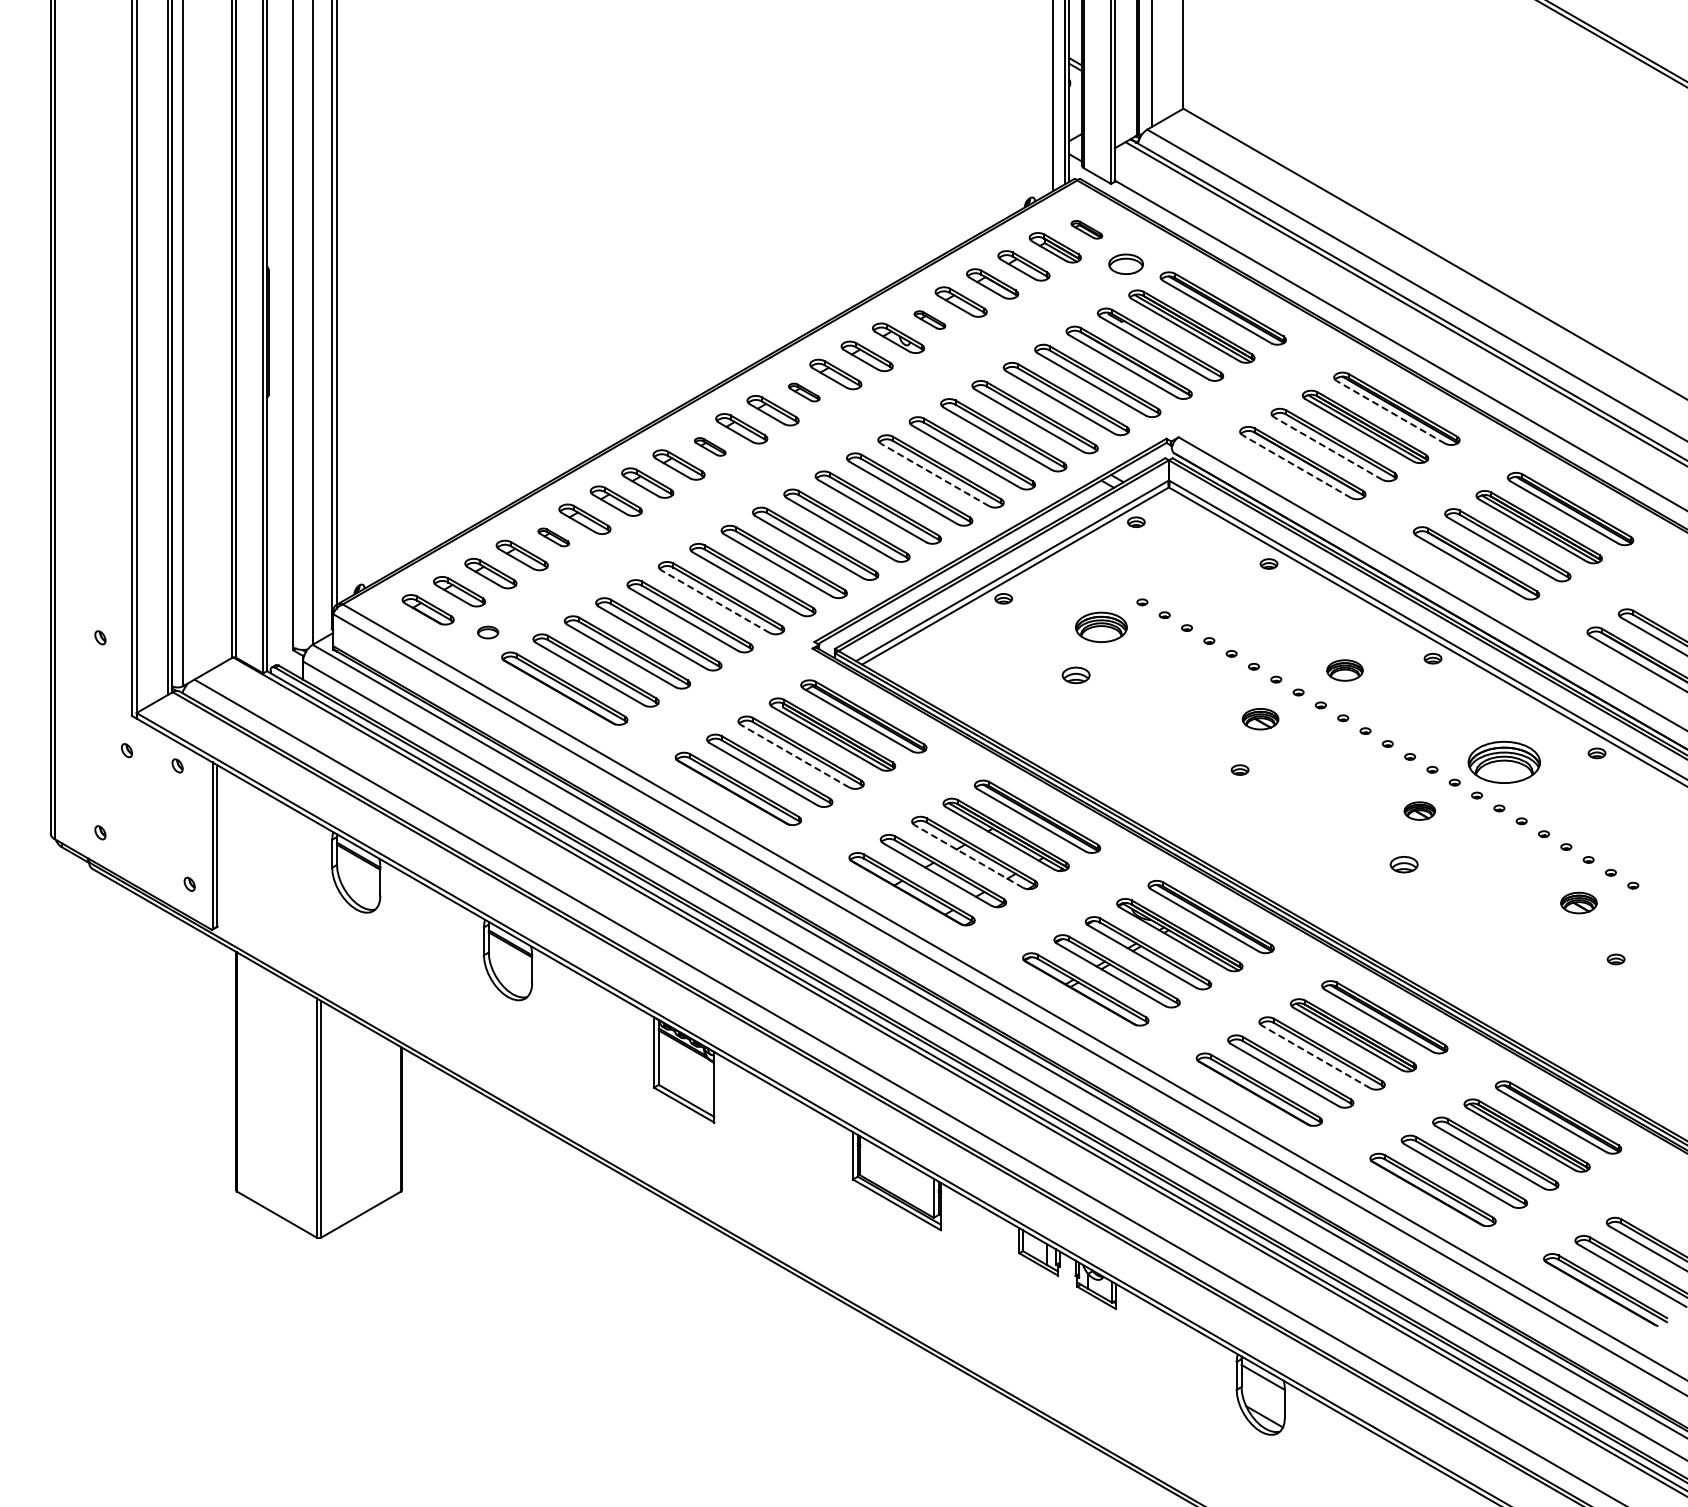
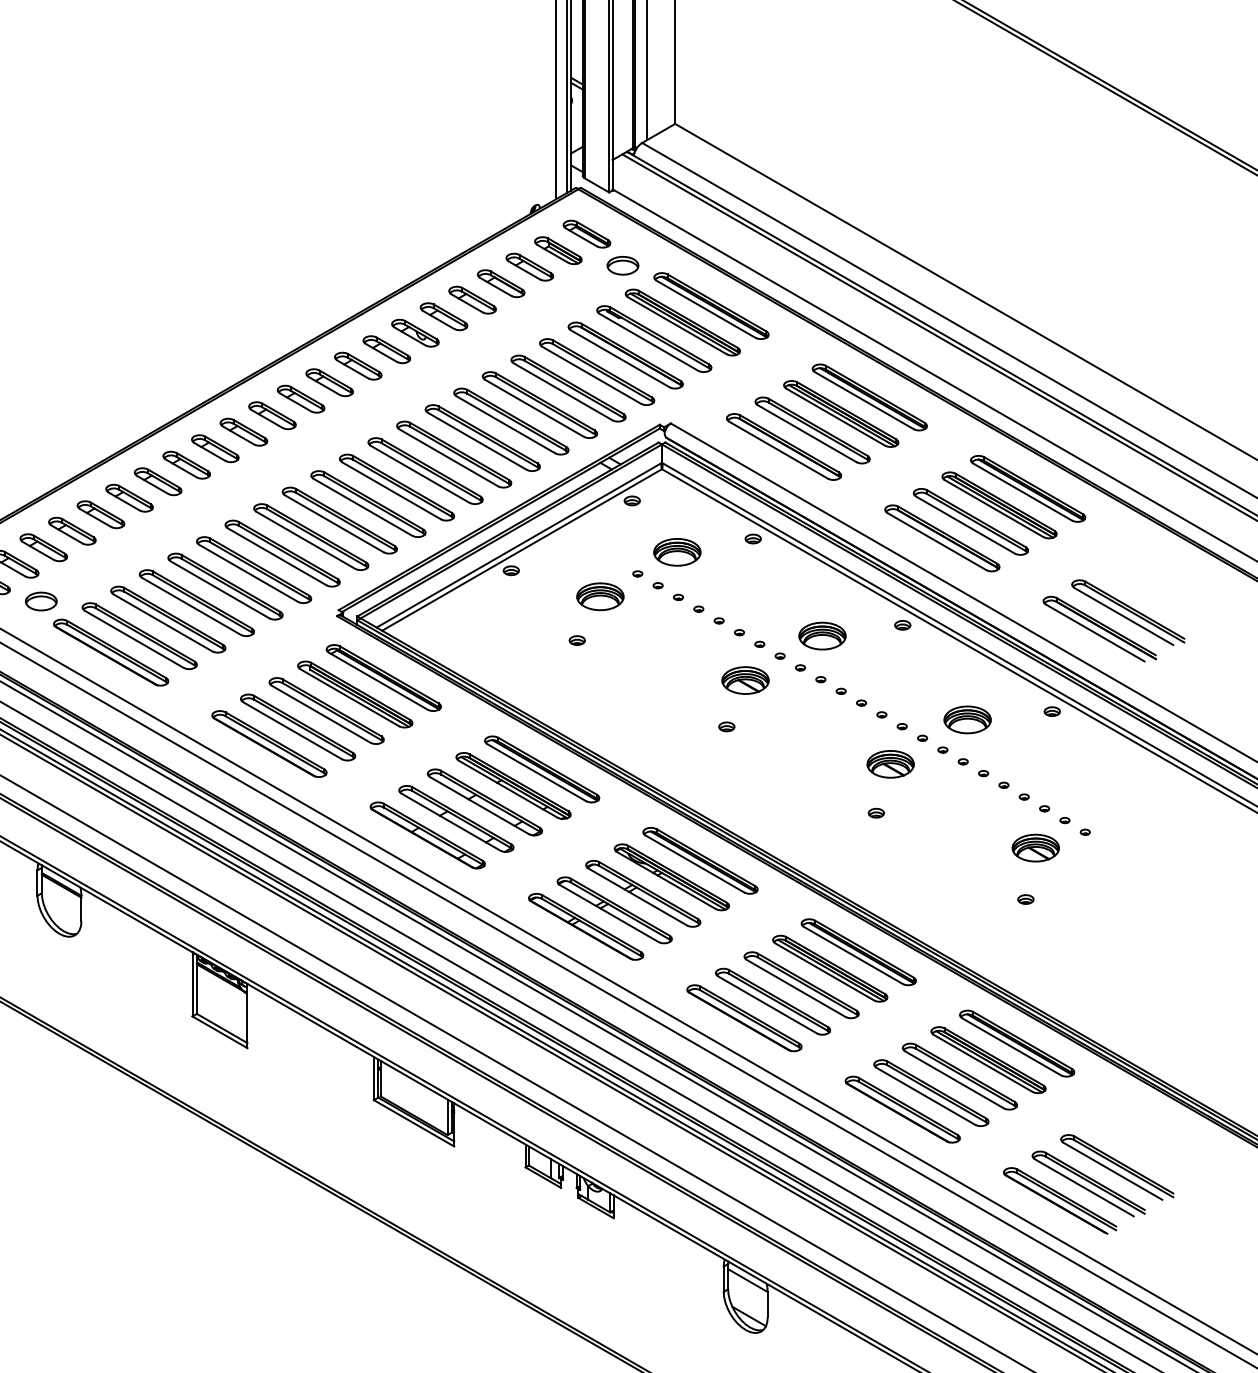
part: (1086, 229) -> (586, 234), size x1.67
part: (929, 319) -> (443, 316), size x1.67
part: (803, 392) -> (328, 382), size x1.67
line: (1390, 412) -> (863, 400), dashed -> solid
part: (709, 446) -> (243, 431), size x1.67
line: (1328, 448) -> (807, 433), dashed -> solid
line: (1296, 466) -> (778, 450), dashed -> solid
line: (935, 474) -> (449, 457), dashed -> solid
part: (553, 537) -> (100, 514), size x1.67
part: (1185, 578) -> (677, 552), added
line: (715, 601) -> (248, 573), dashed -> solid
part: (487, 632) -> (40, 601), size x1.67
part: (1344, 670) -> (822, 636), size x1.43
part: (1075, 675) -> (576, 640), size x0.62
part: (1260, 718) -> (745, 679), size x1.43
line: (795, 756) -> (321, 714), dashed -> solid
part: (1503, 762) -> (966, 719), size x0.71
part: (1419, 810) -> (890, 763), size x1.67
line: (968, 856) -> (479, 805), dashed -> solid
part: (1403, 864) -> (875, 812), size x0.62
part: (1578, 902) -> (1035, 847), size x1.43
part: (1615, 959) -> (1025, 899), moved
line: (1316, 1056) -> (796, 987), dashed -> solid

